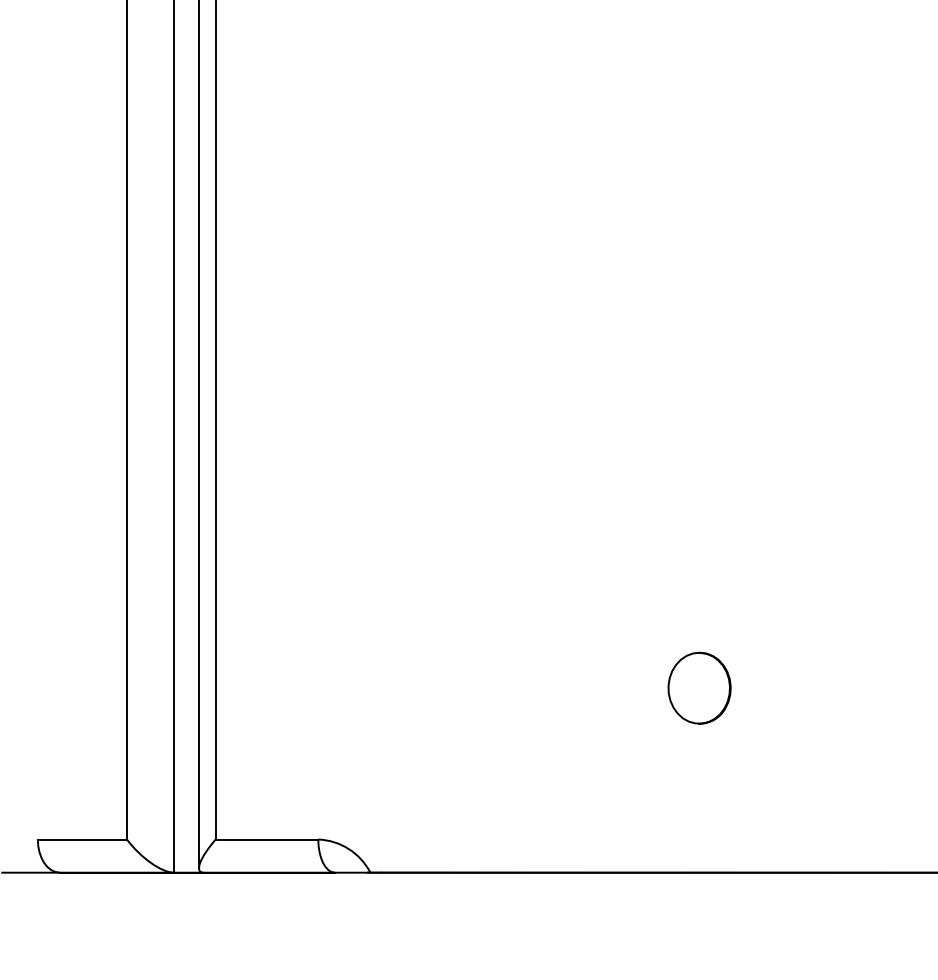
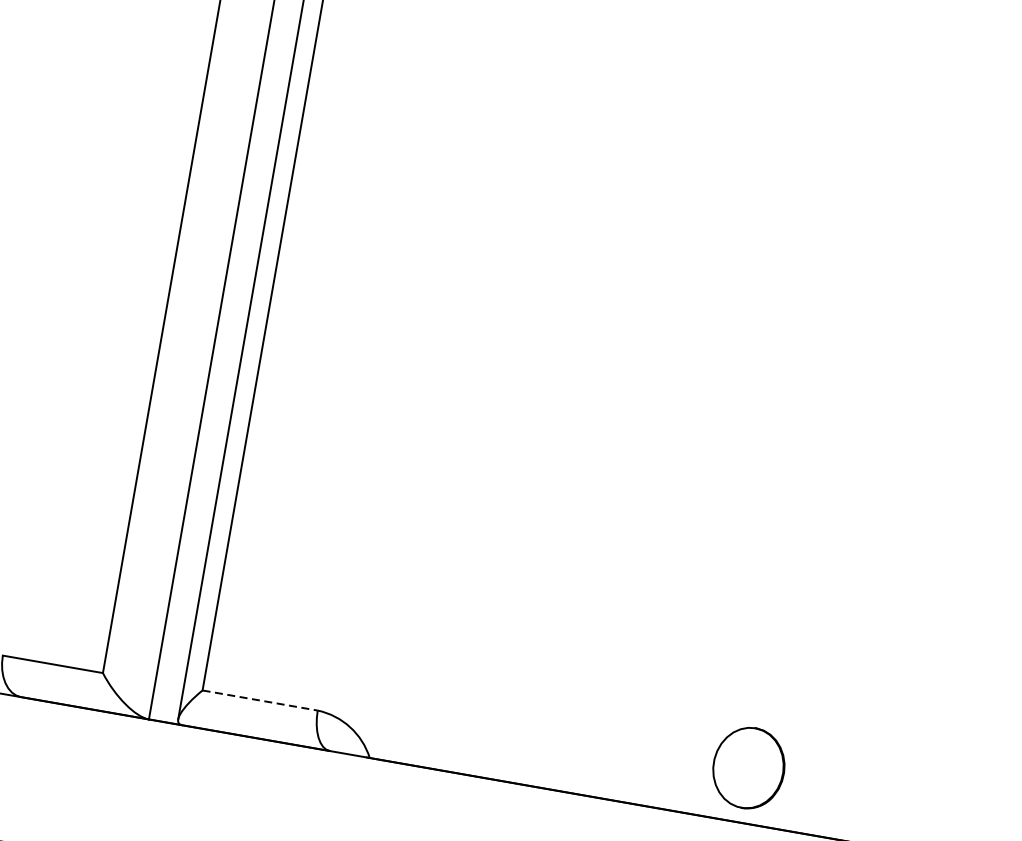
part: (699, 687) -> (748, 767), moved
line: (267, 839) -> (260, 700), solid -> dashed

